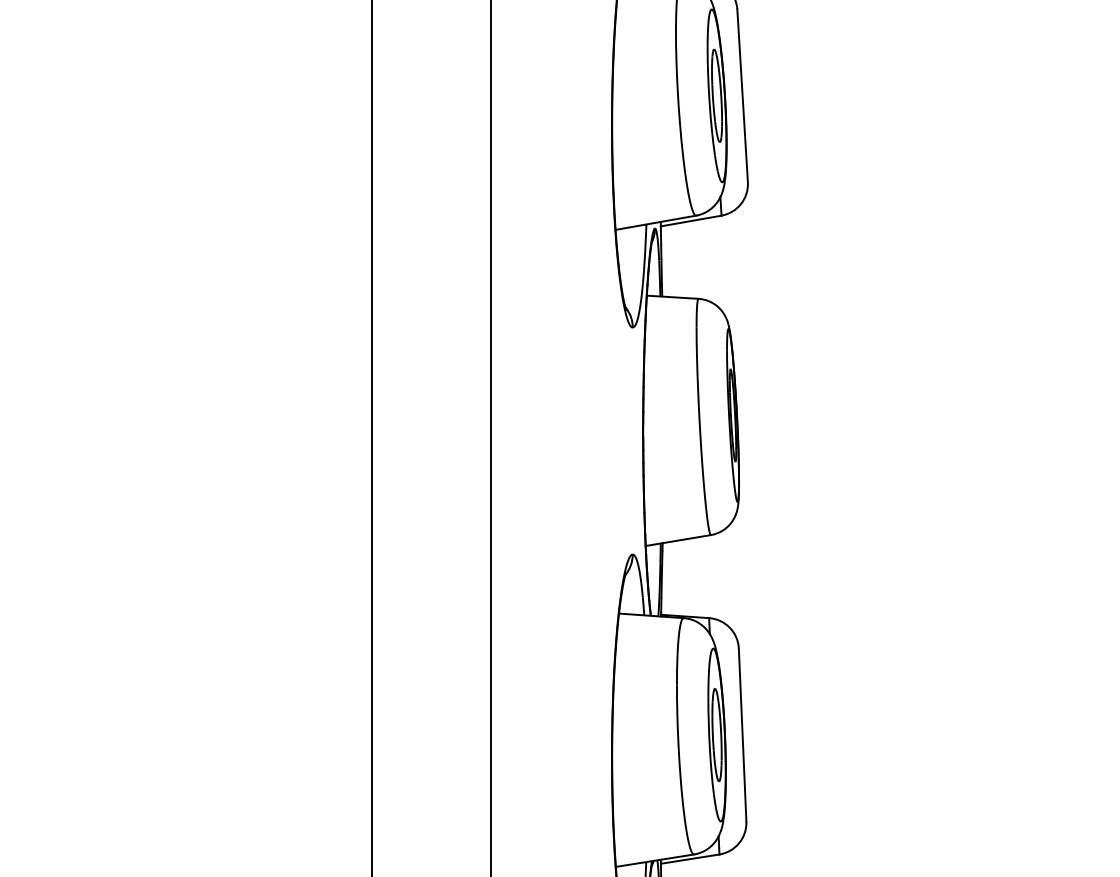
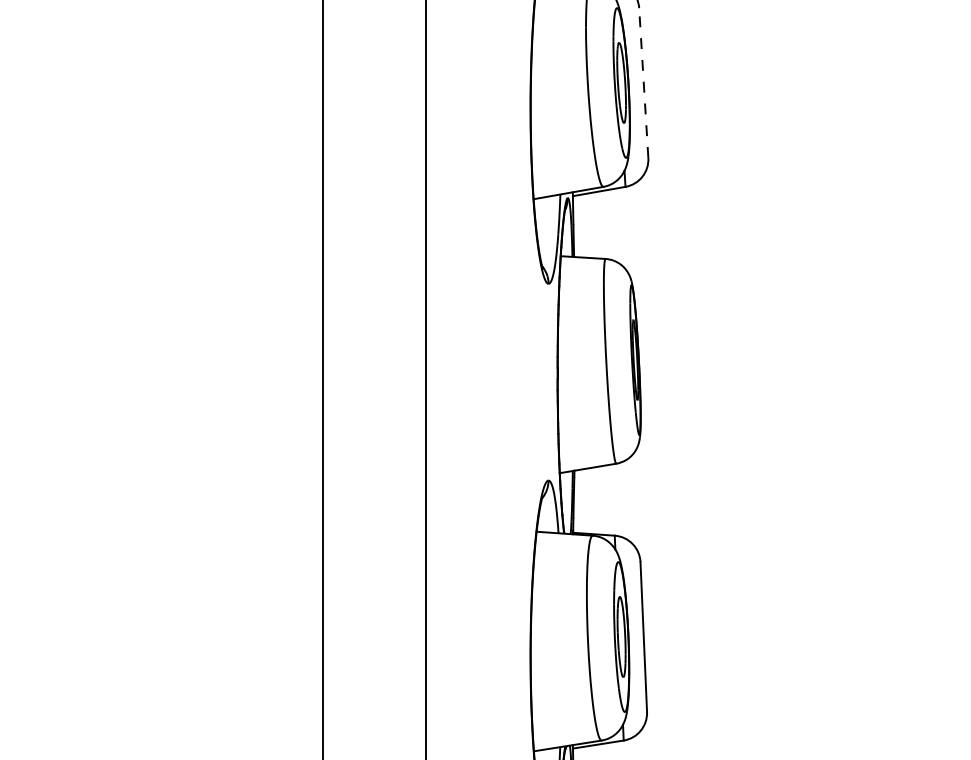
line: (742, 96) -> (643, 83), solid -> dashed

